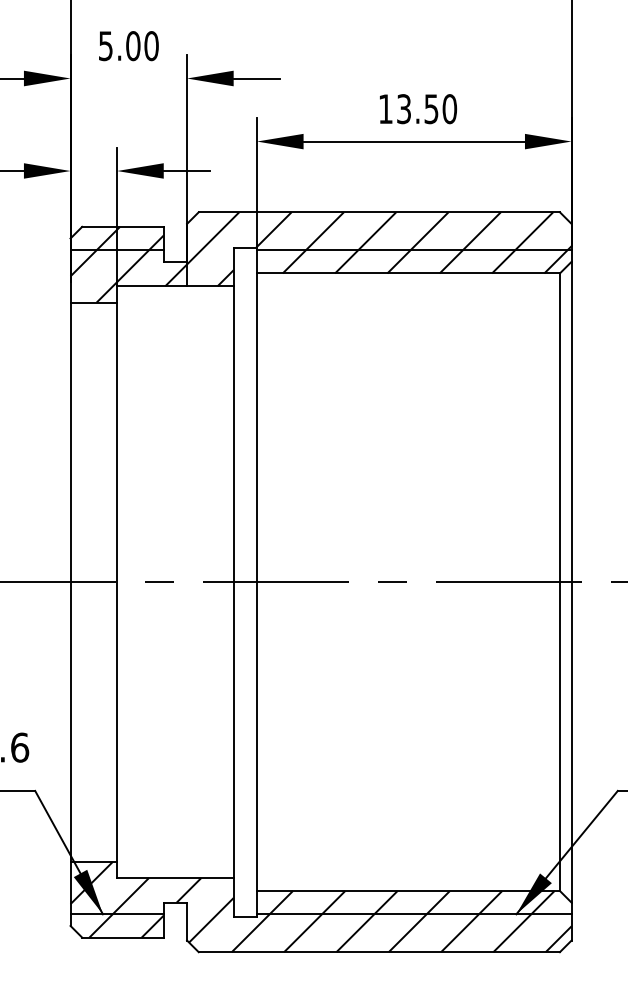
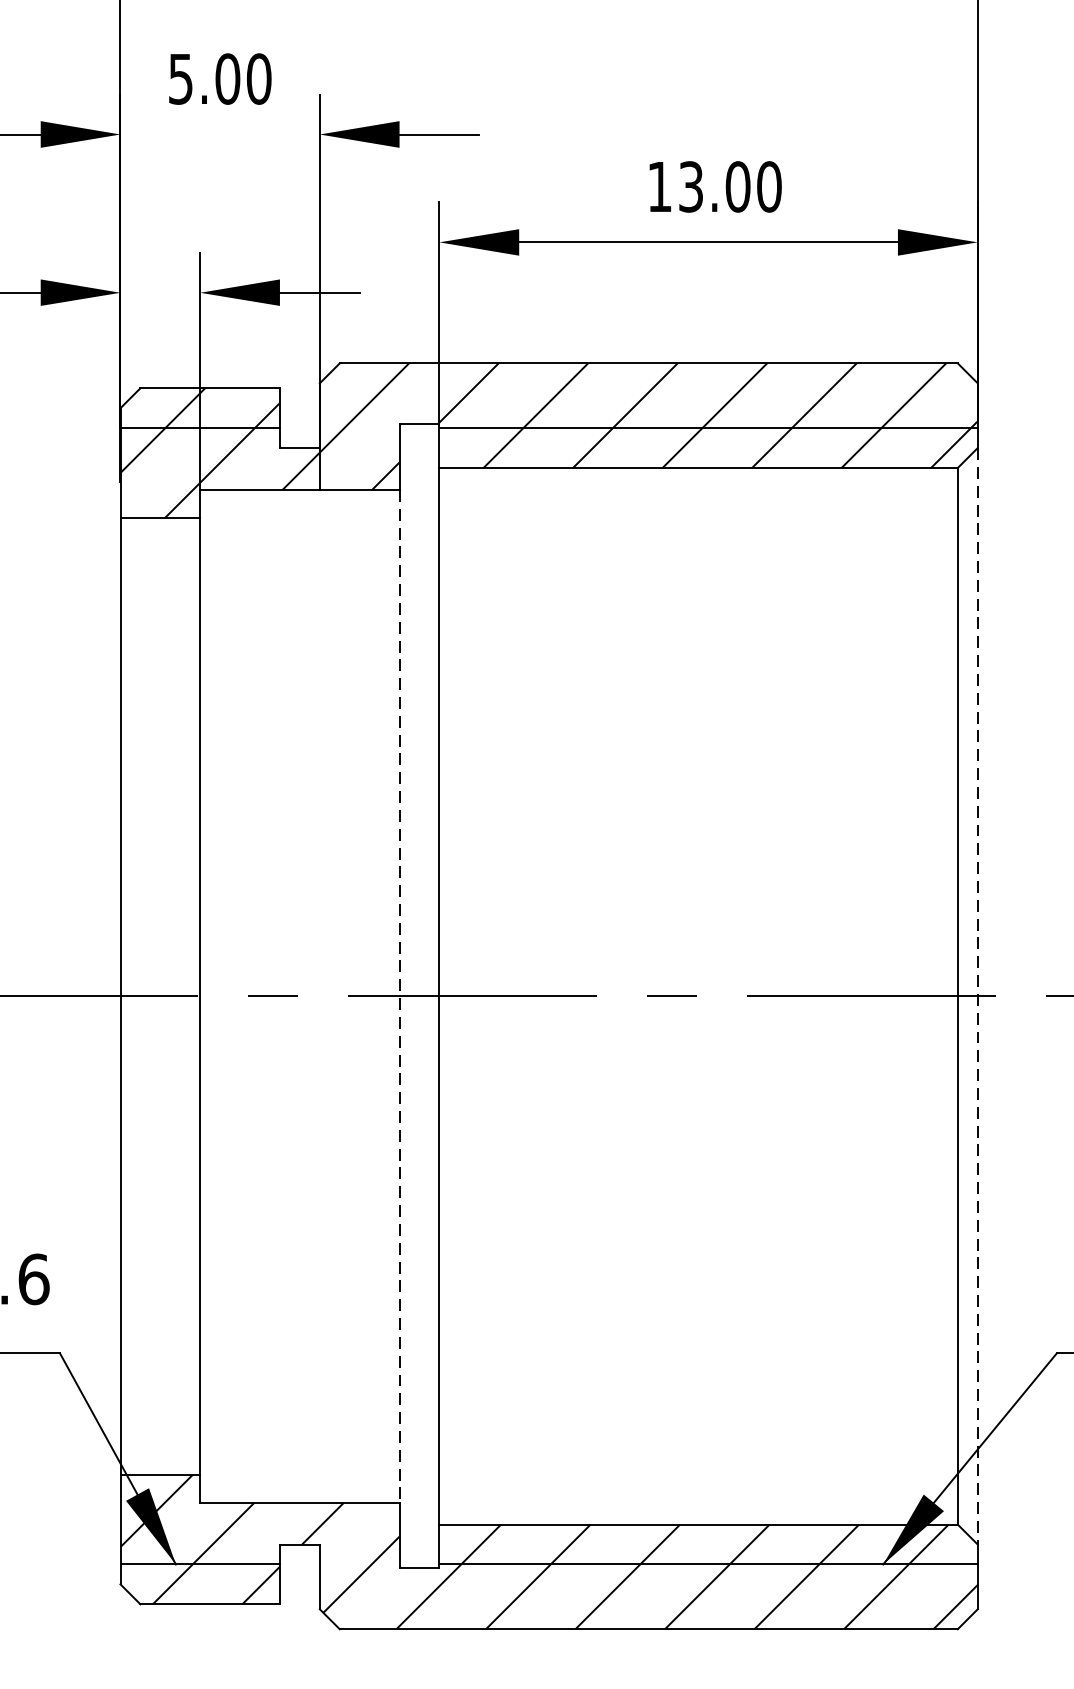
text: (431, 109) -> (738, 187), 13.50 -> 13.00
line: (233, 582) -> (399, 996), solid -> dashed
line: (571, 582) -> (977, 996), solid -> dashed

